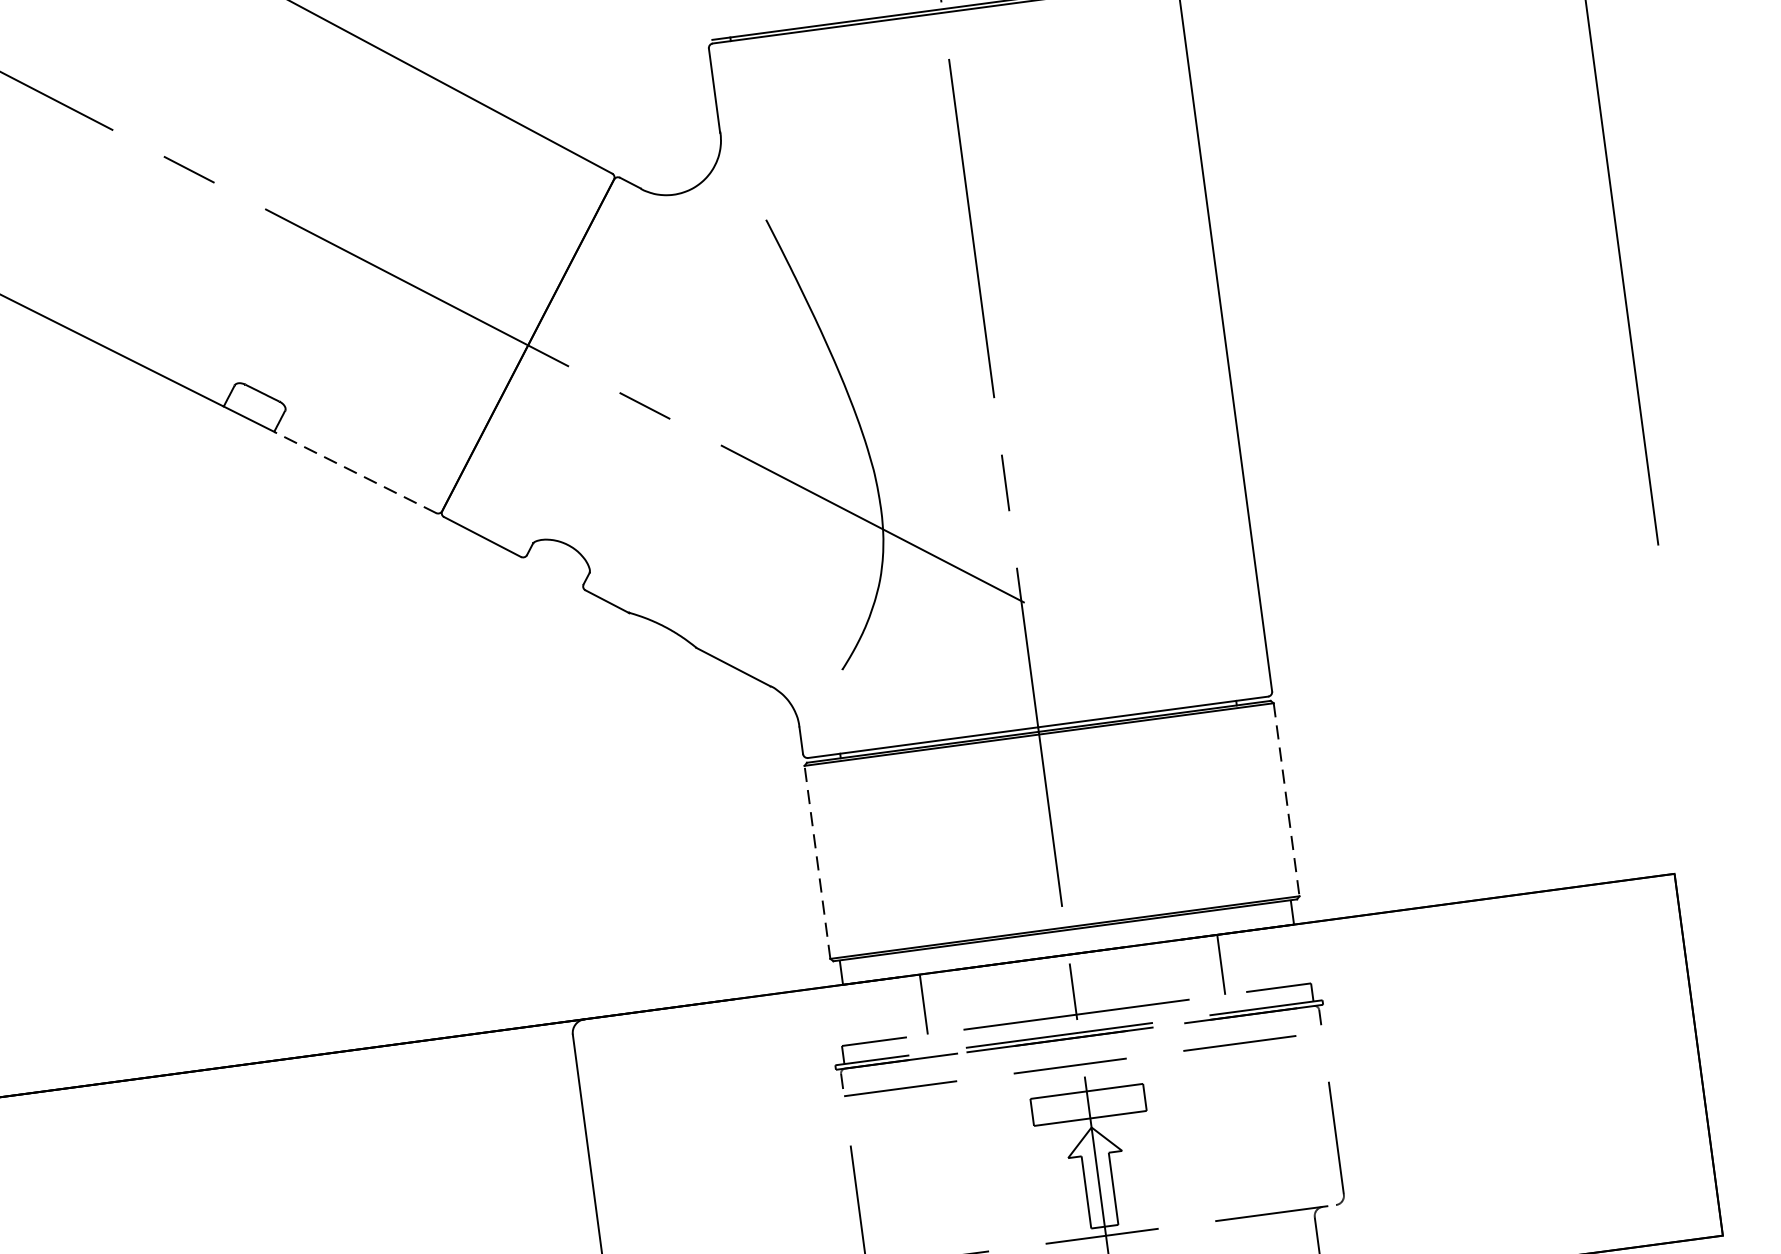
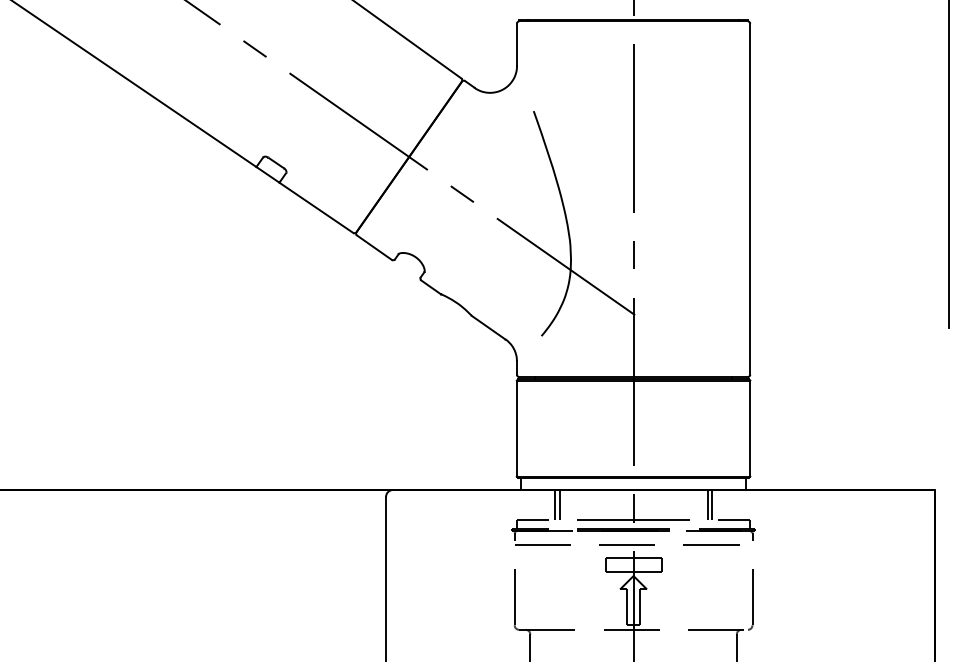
line: (355, 471) -> (316, 207), dashed -> solid
line: (1287, 801) -> (750, 429), dashed -> solid
line: (816, 862) -> (516, 428), dashed -> solid
line: (1231, 962) -> (712, 504), added
line: (915, 1004) -> (555, 504), added

